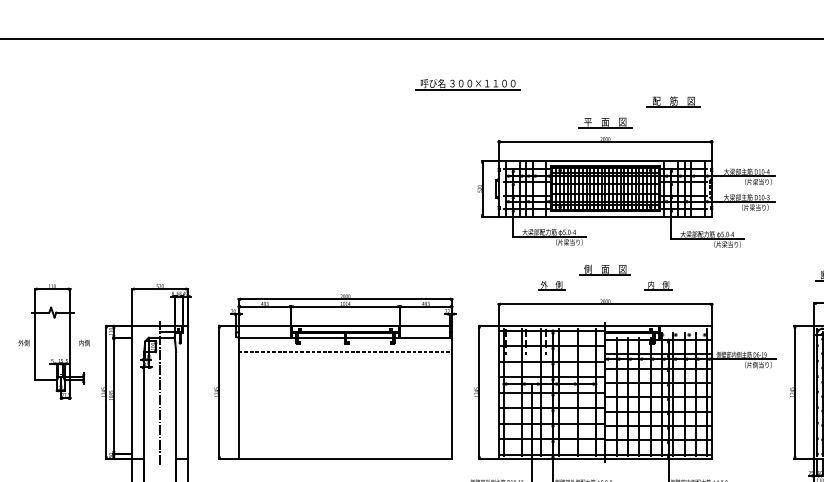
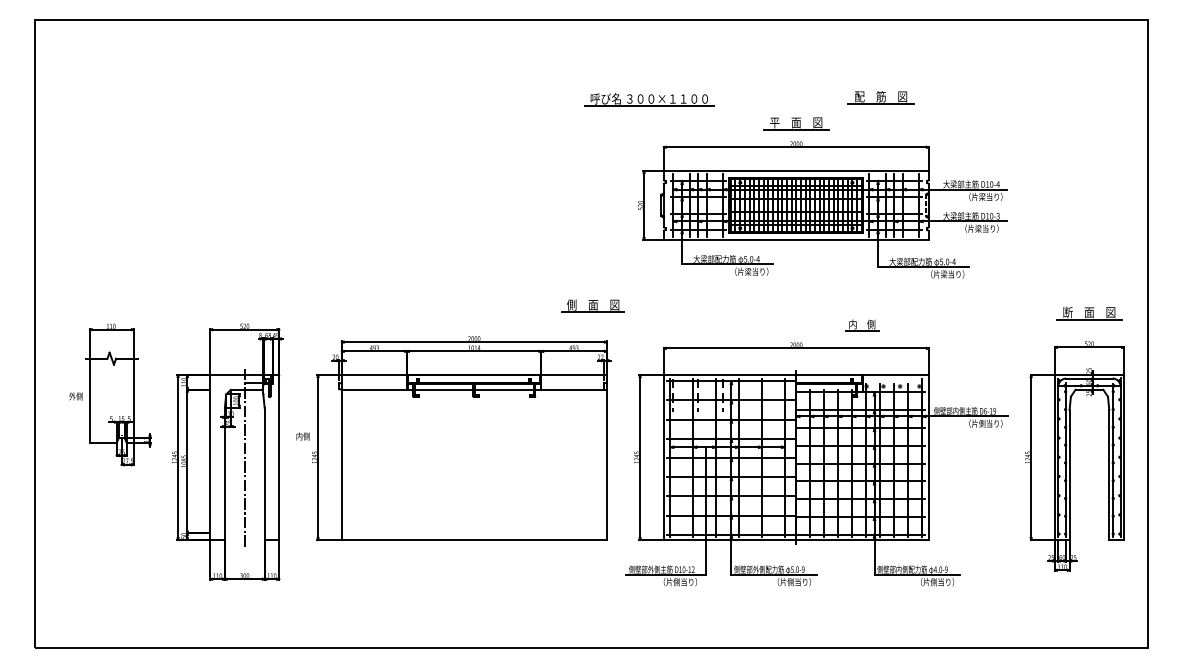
part: (468, 83) -> (649, 99), moved
part: (604, 269) -> (592, 305), moved
part: (552, 285) -> (730, 325), removed
text: (84, 343) -> (302, 436), moved
line: (344, 351) -> (473, 407), removed

